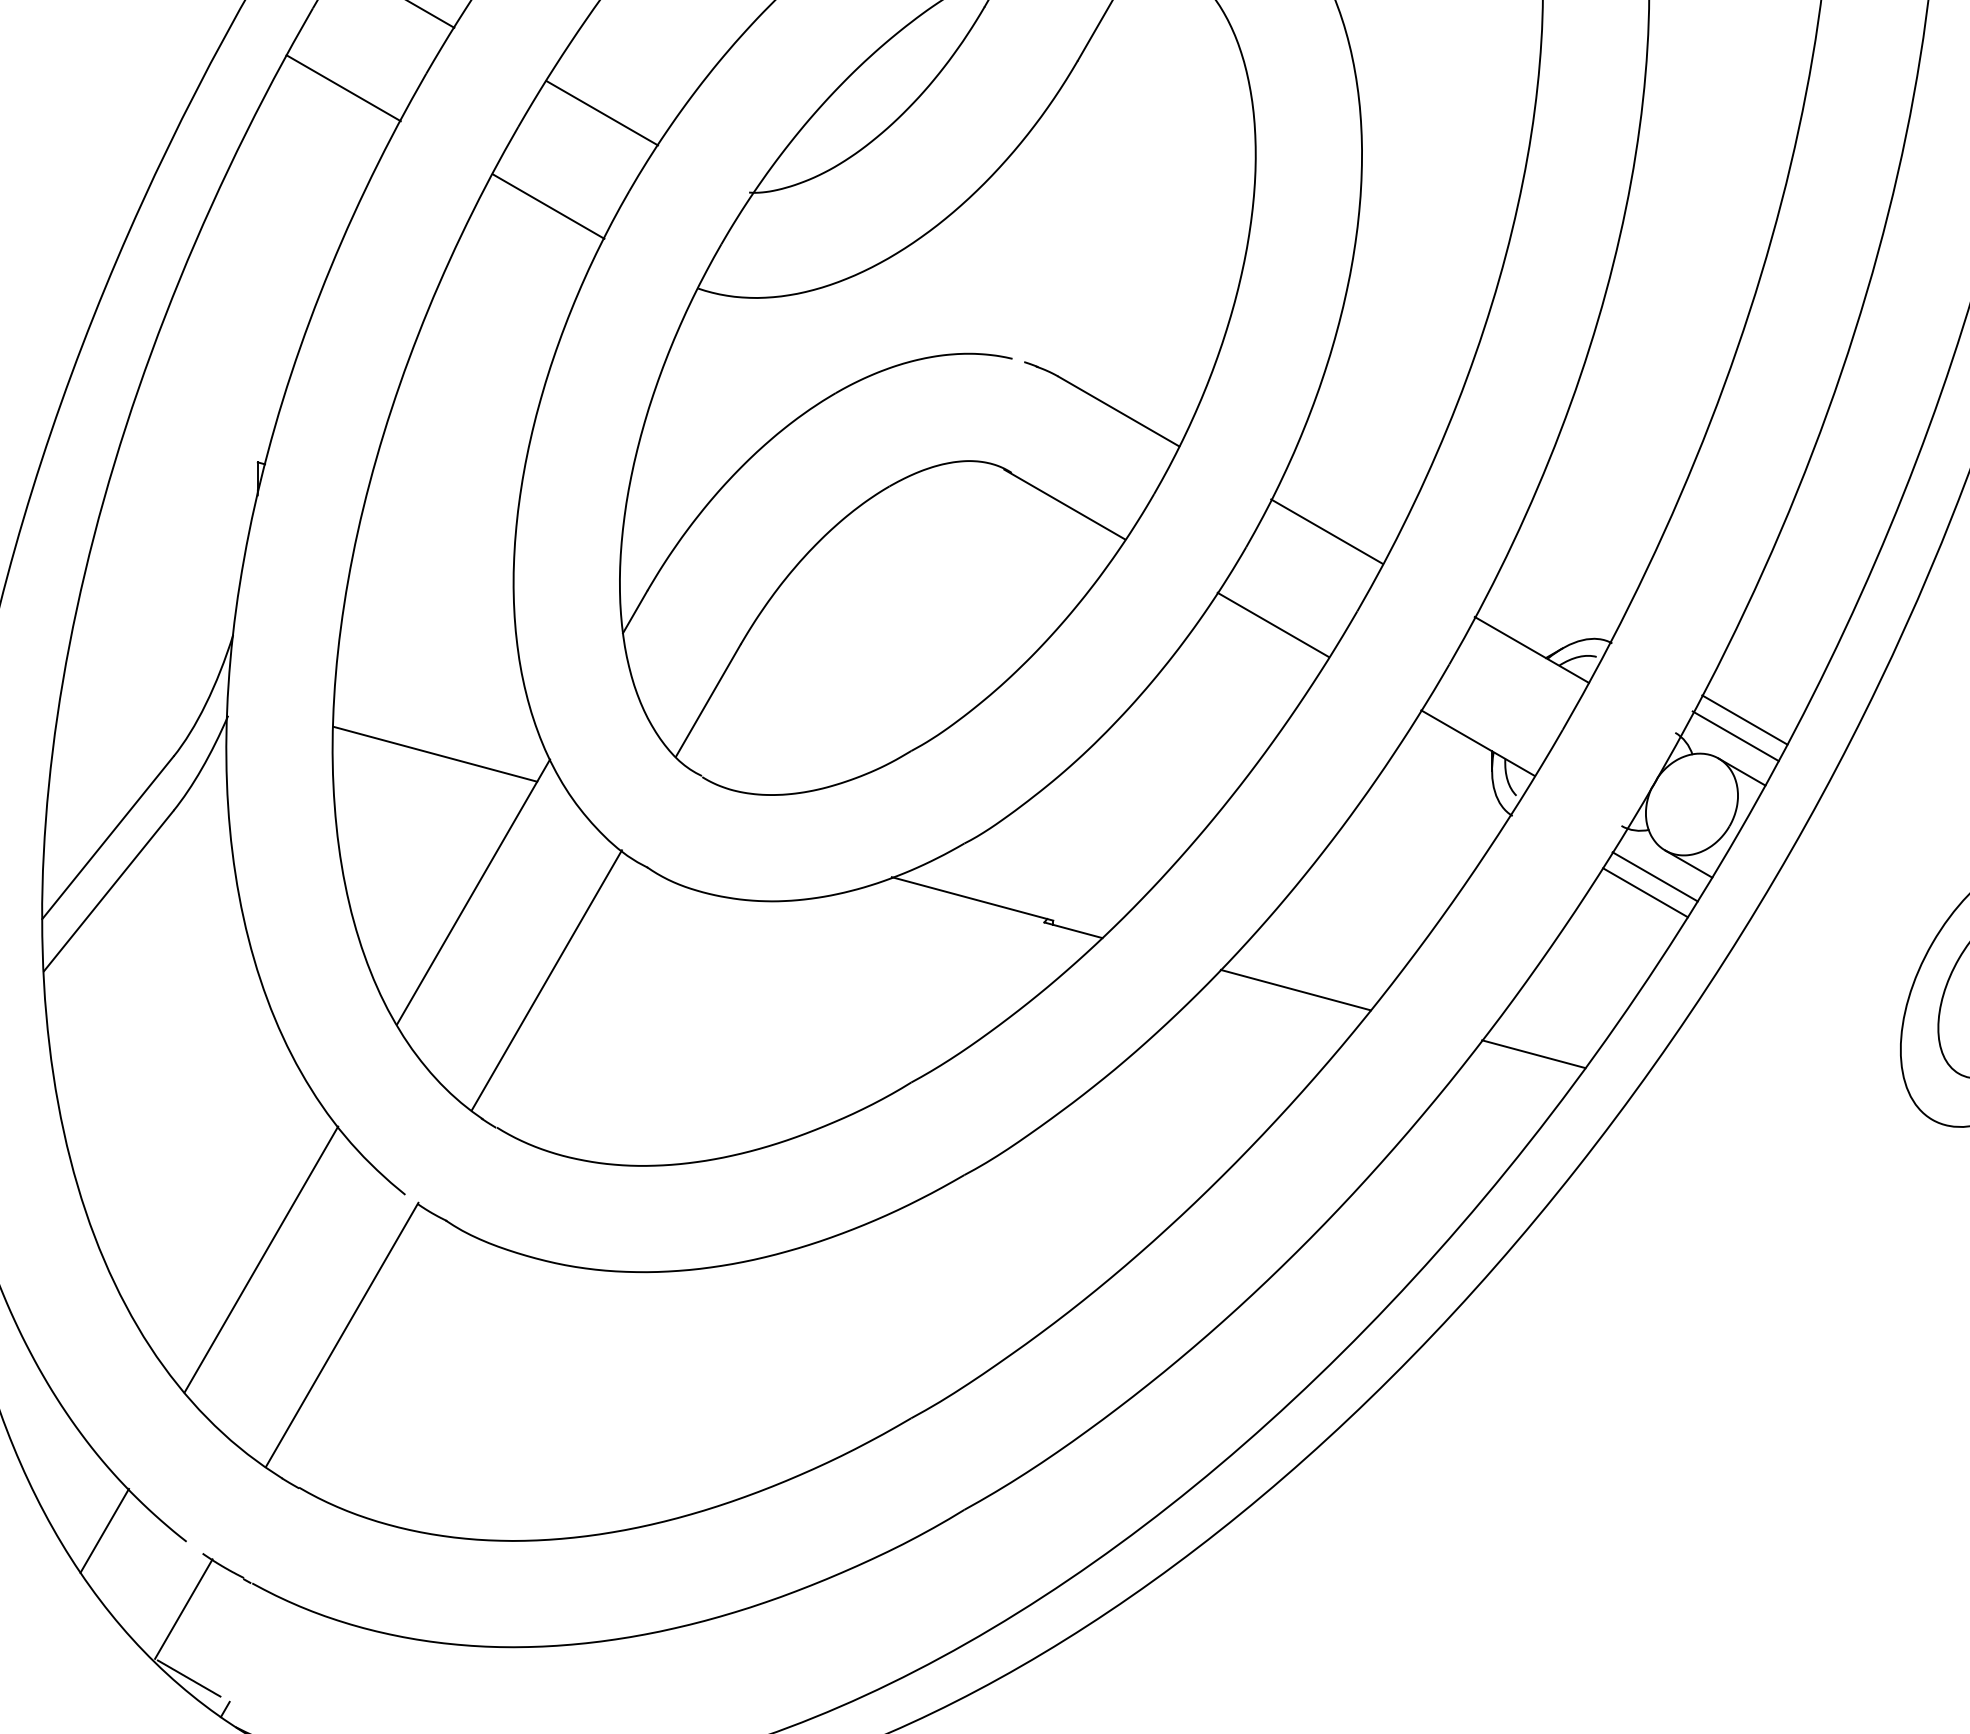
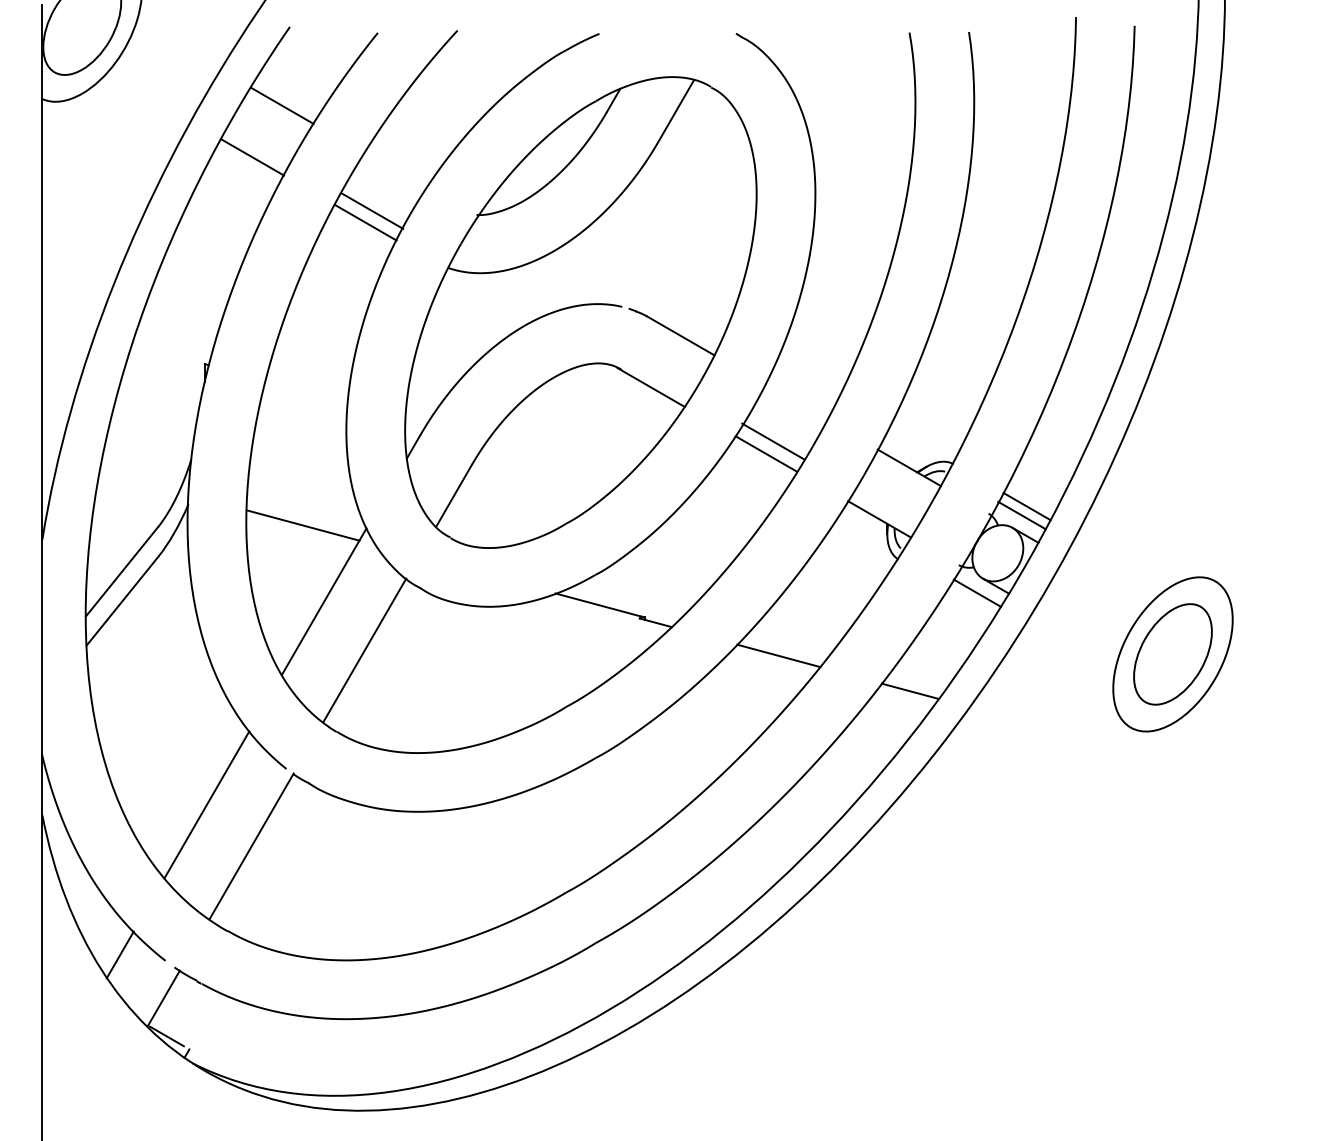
line: (602, 112) -> (372, 210), moved
line: (1325, 531) -> (772, 441), moved
line: (1644, 891) -> (971, 601), removed

